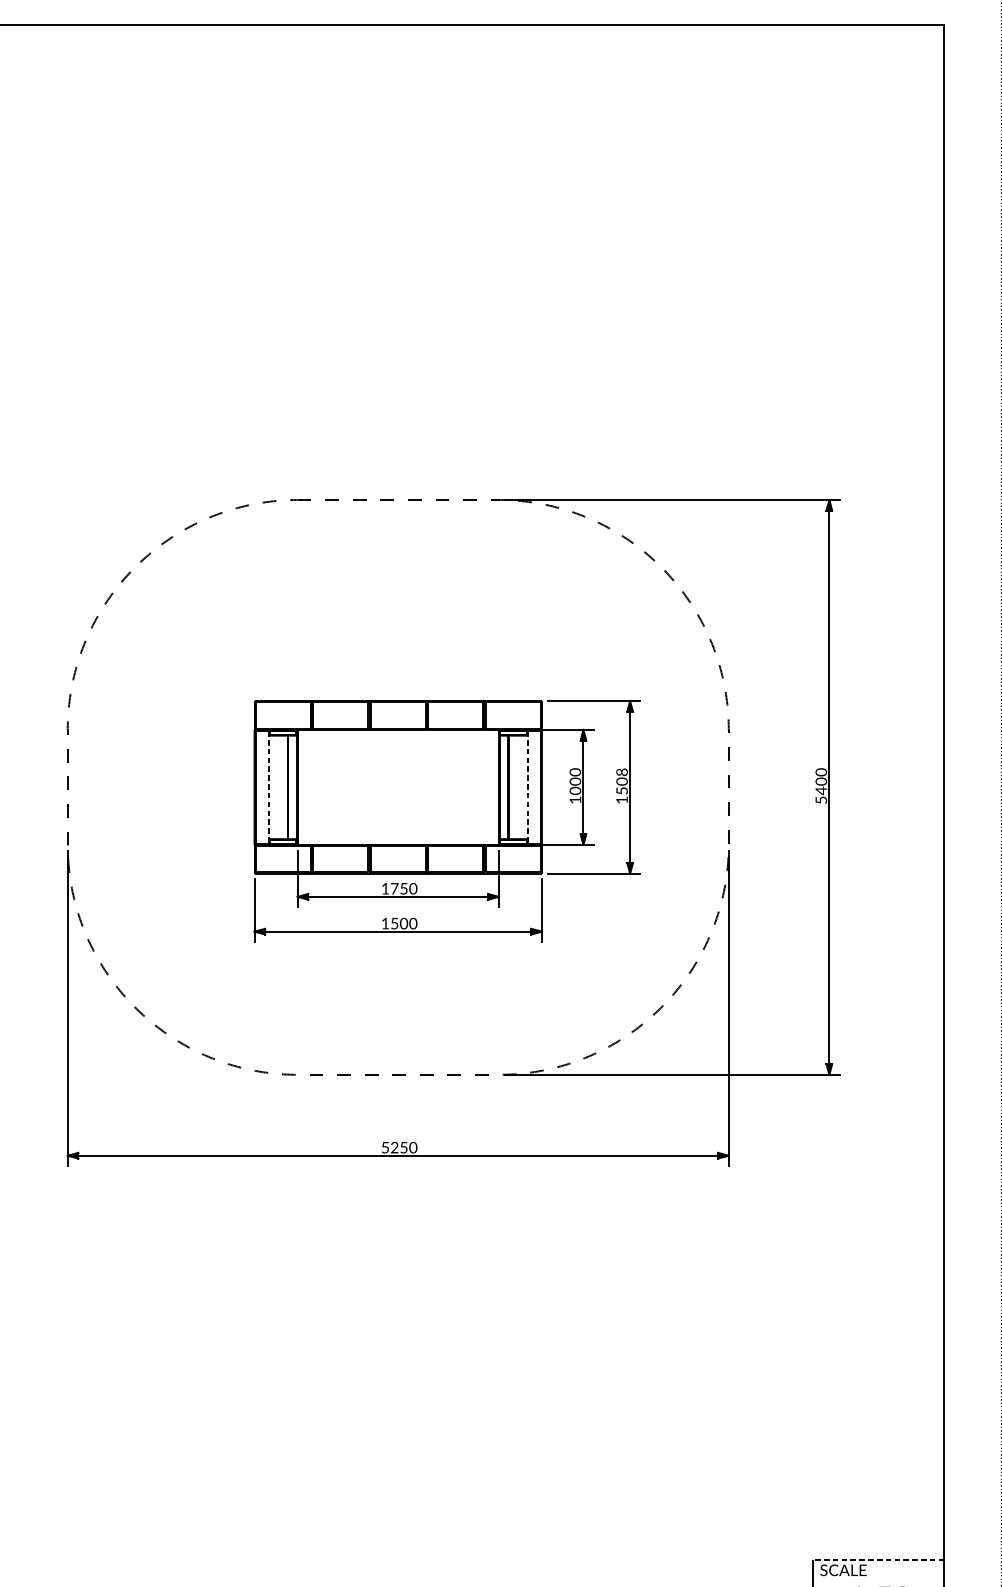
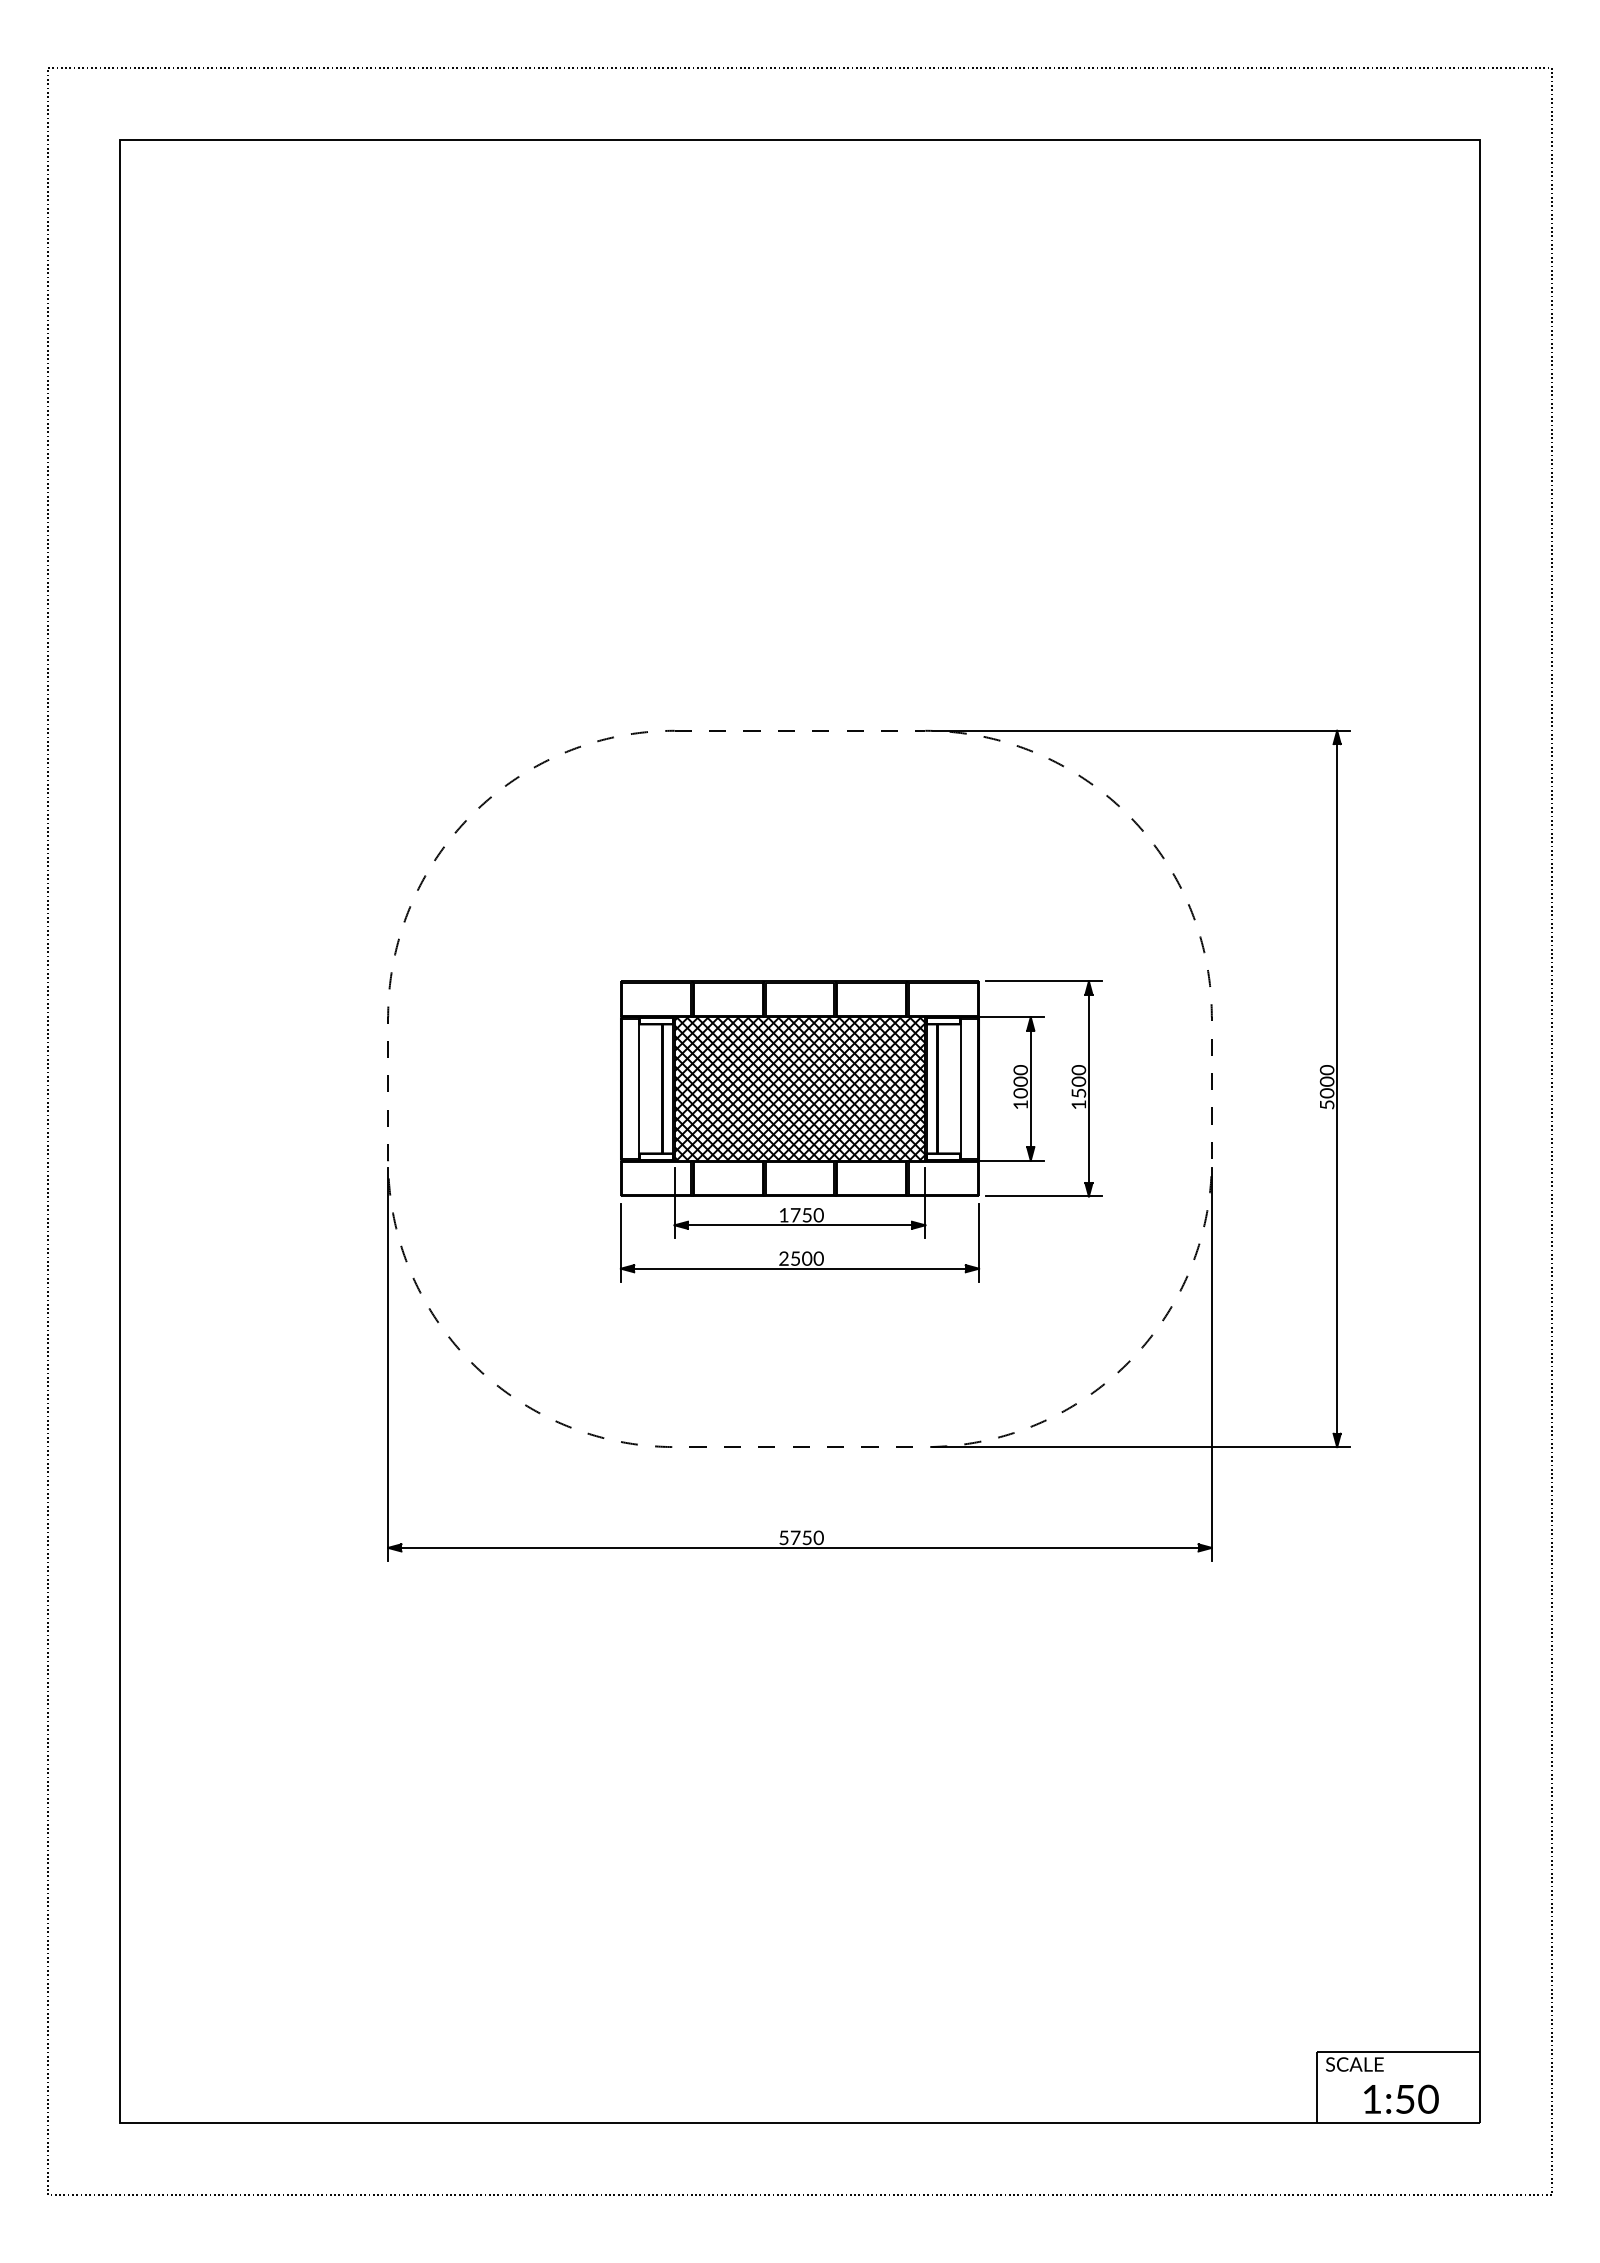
text: (622, 772) -> (1079, 1070), 1508 -> 1500
line: (268, 787) -> (638, 1089), dashed -> solid
hatch: (397, 787) -> (799, 1088), added
line: (527, 787) -> (961, 1089), dashed -> solid
text: (820, 791) -> (1326, 1093), 5400 -> 5000
text: (385, 923) -> (783, 1258), 1500 -> 2500
text: (394, 1147) -> (795, 1537), 5250 -> 5750
line: (878, 1559) -> (1398, 2051), dashed -> solid

